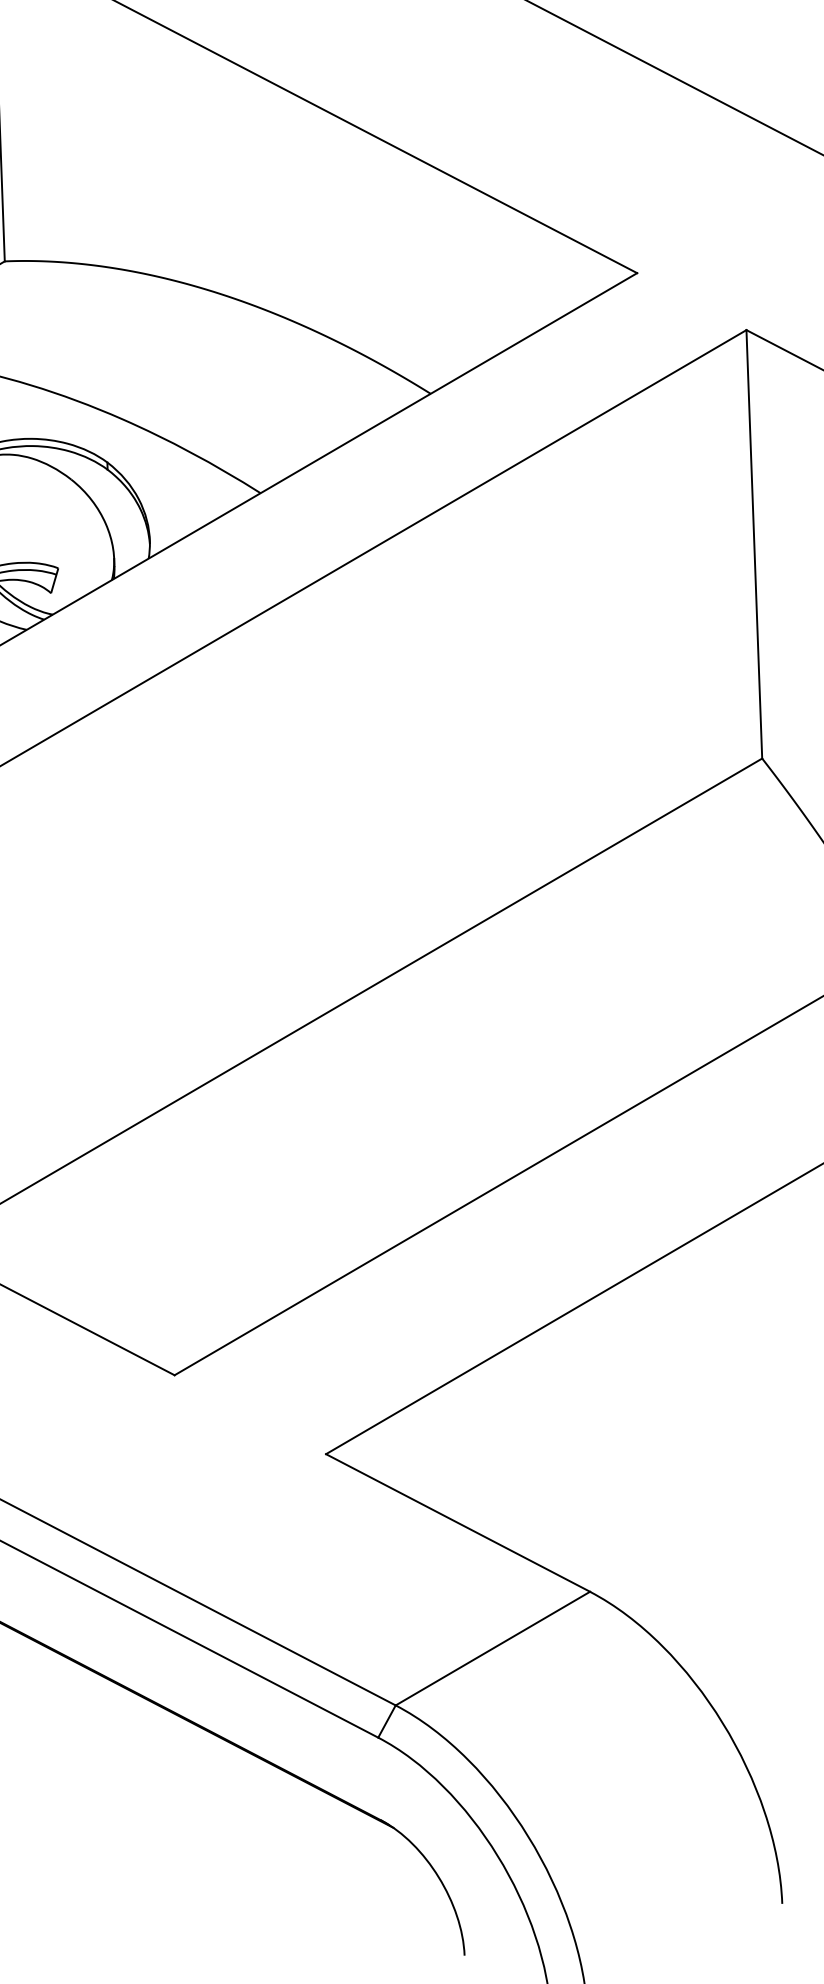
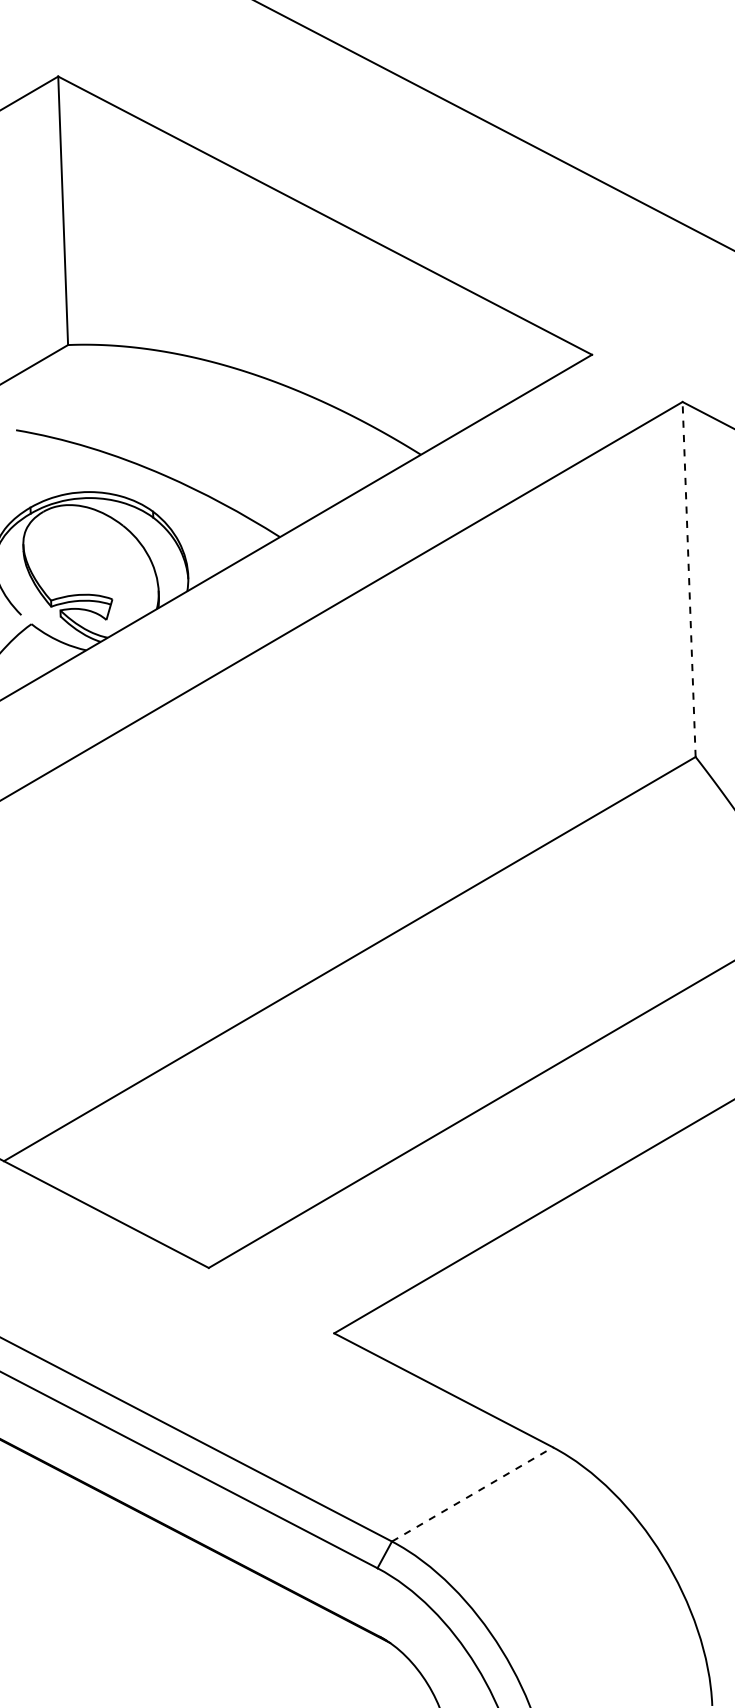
line: (754, 544) -> (689, 579), solid -> dashed
line: (492, 1648) -> (472, 1494), solid -> dashed

